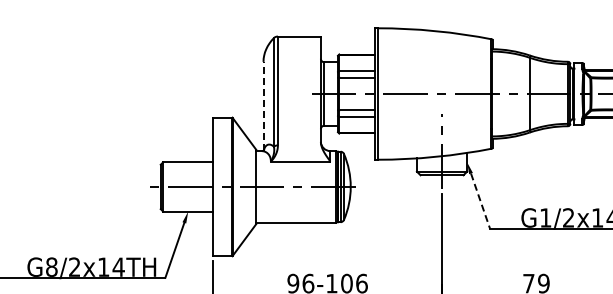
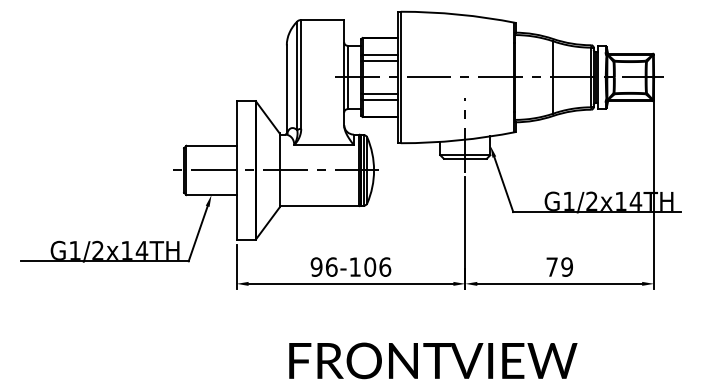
line: (263, 106) -> (286, 89), dashed -> solid
line: (480, 202) -> (503, 185), dashed -> solid
text: (51, 266) -> (74, 249), G8/2x14TH -> G1/2x14TH

